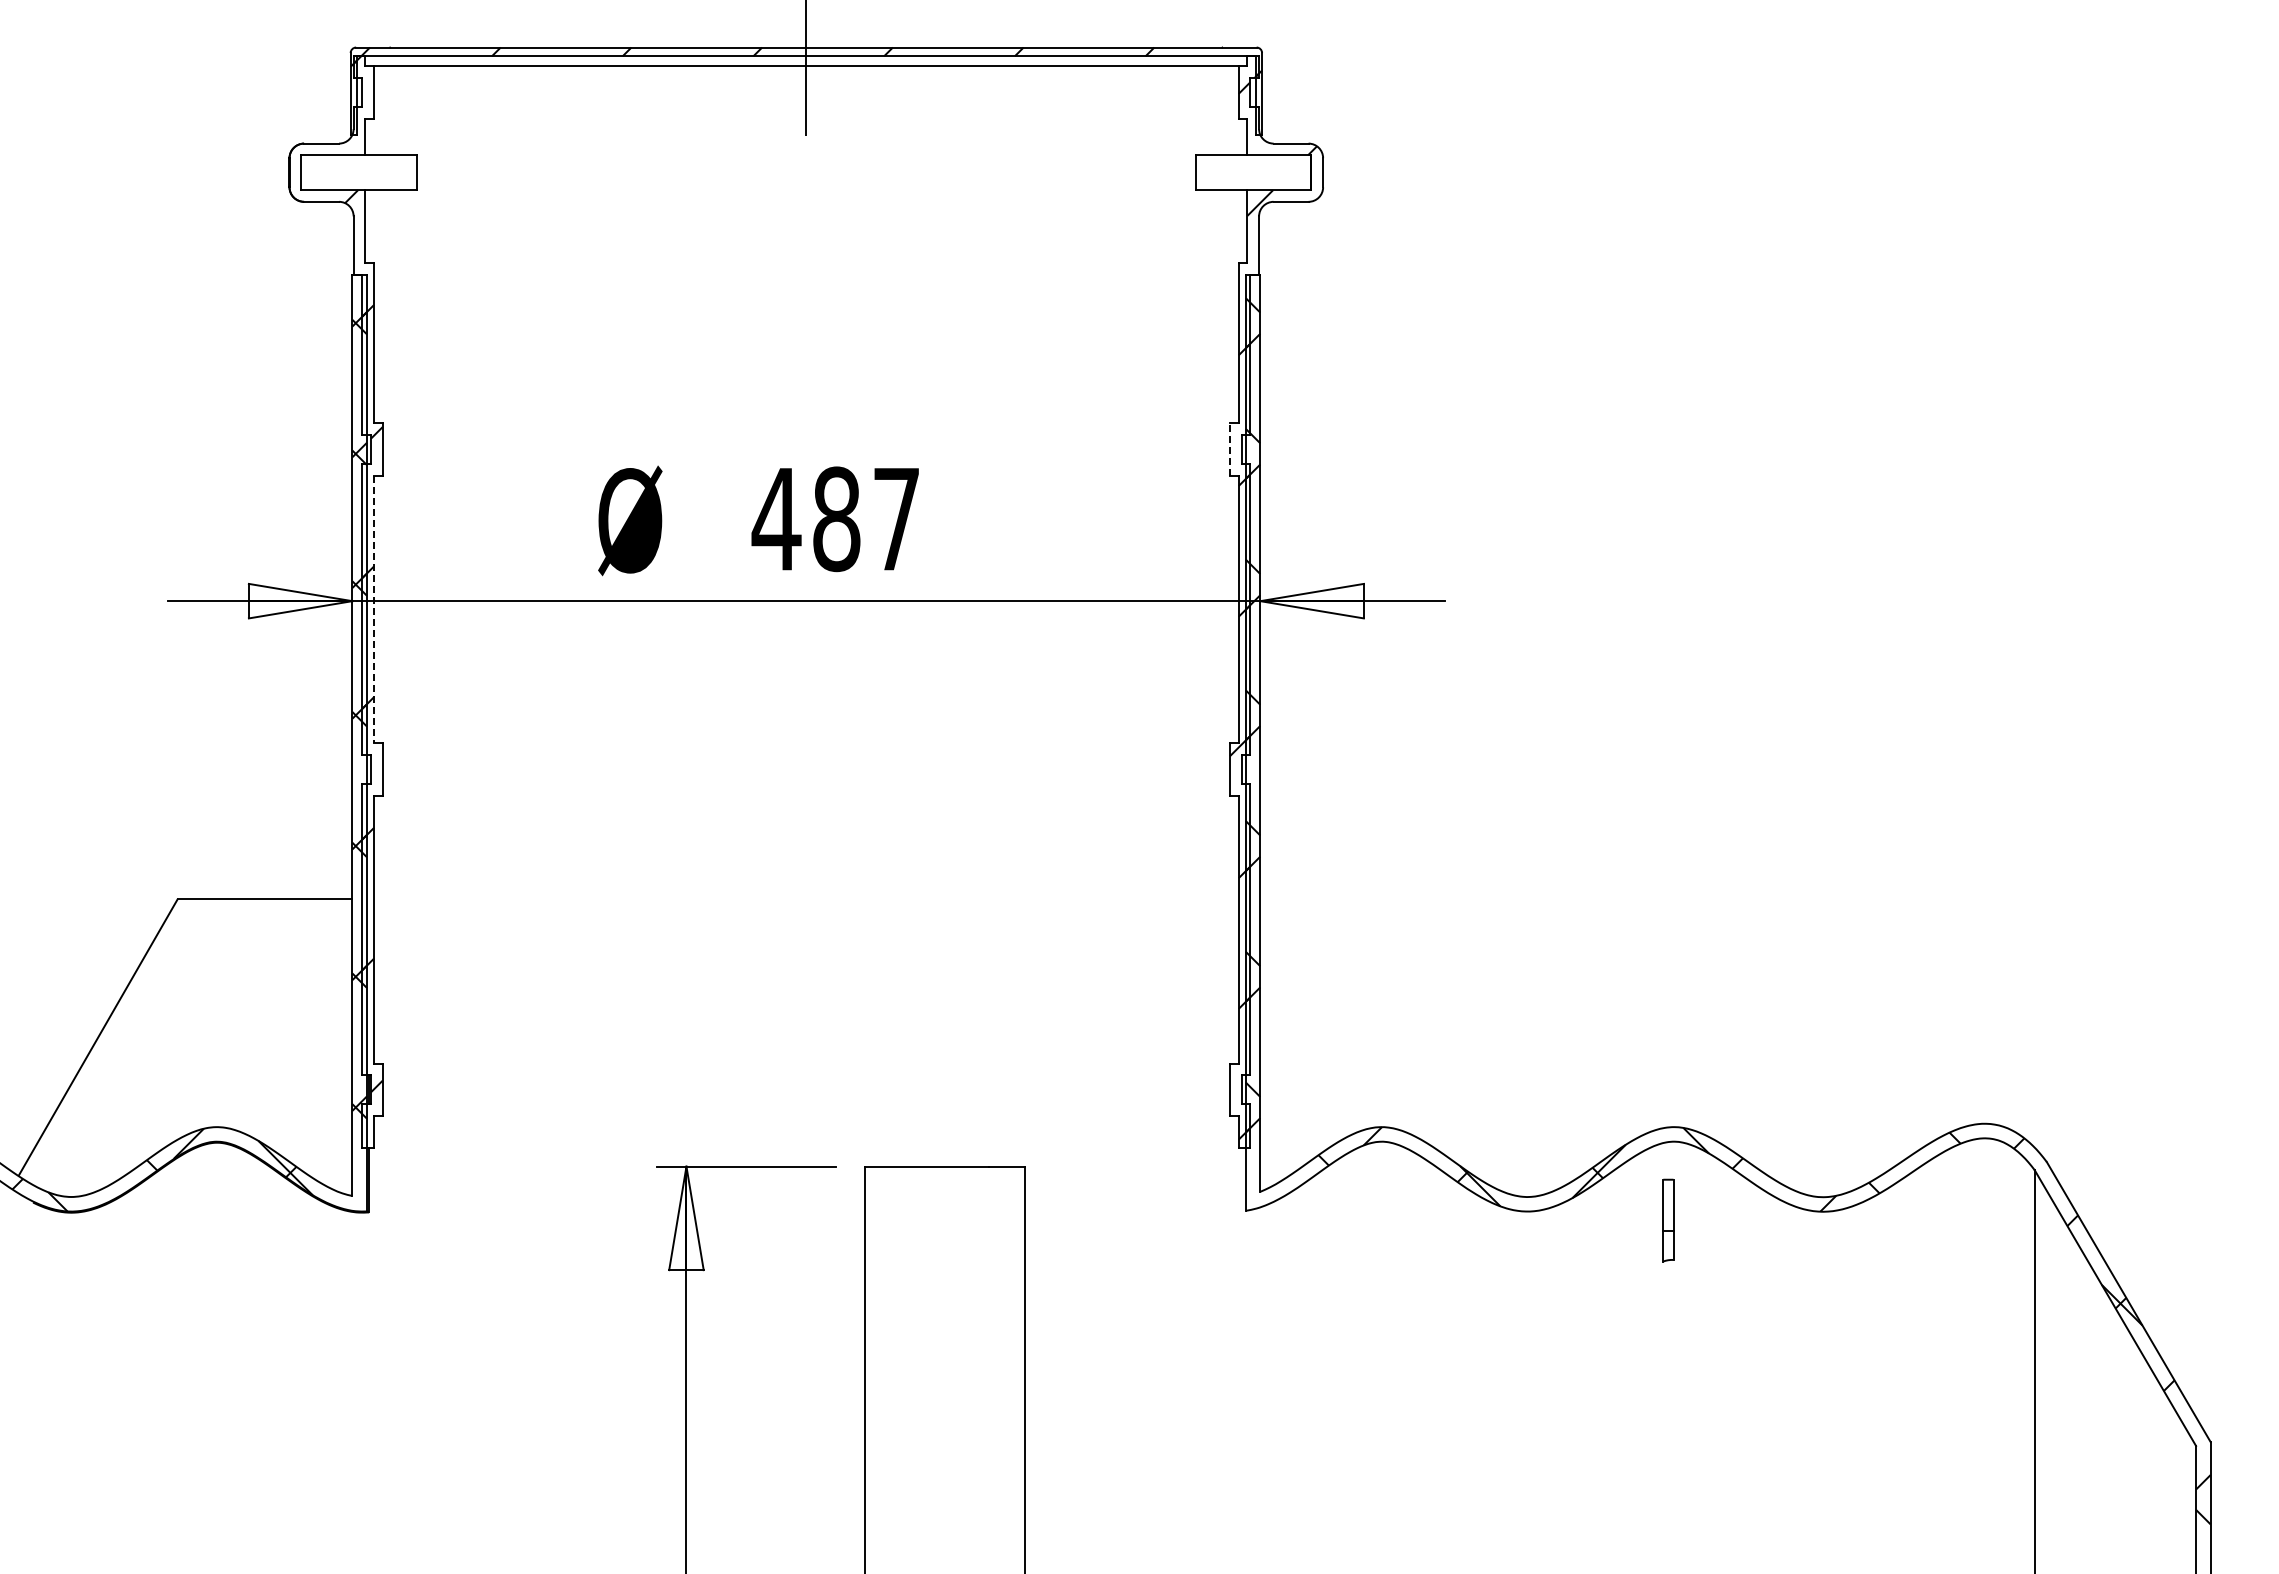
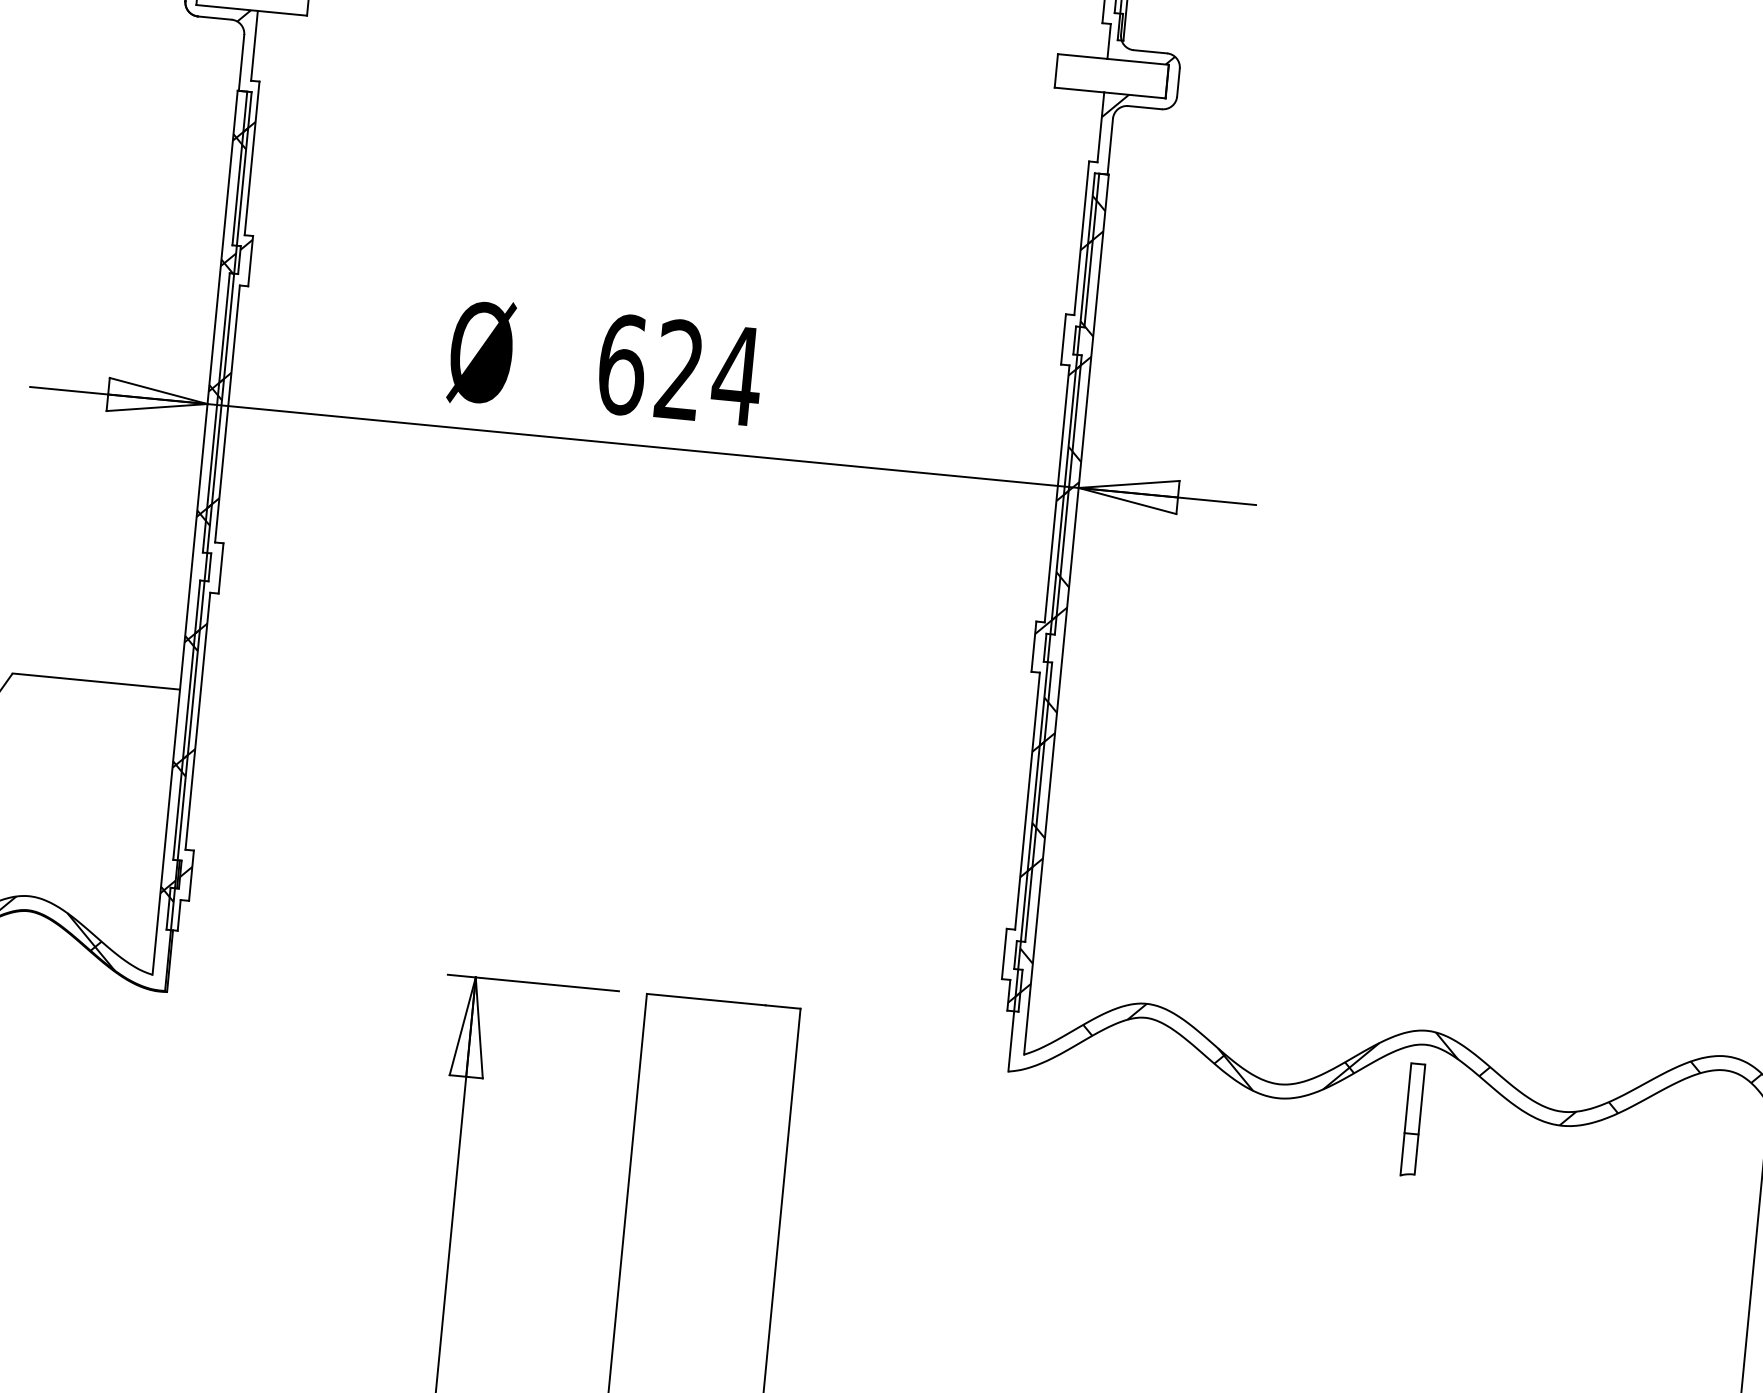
line: (1229, 448) -> (1063, 338), dashed -> solid
text: (836, 519) -> (679, 370), 487 -> 624
line: (374, 609) -> (227, 414), dashed -> solid
part: (1668, 1220) -> (1413, 1119), size x1.43

